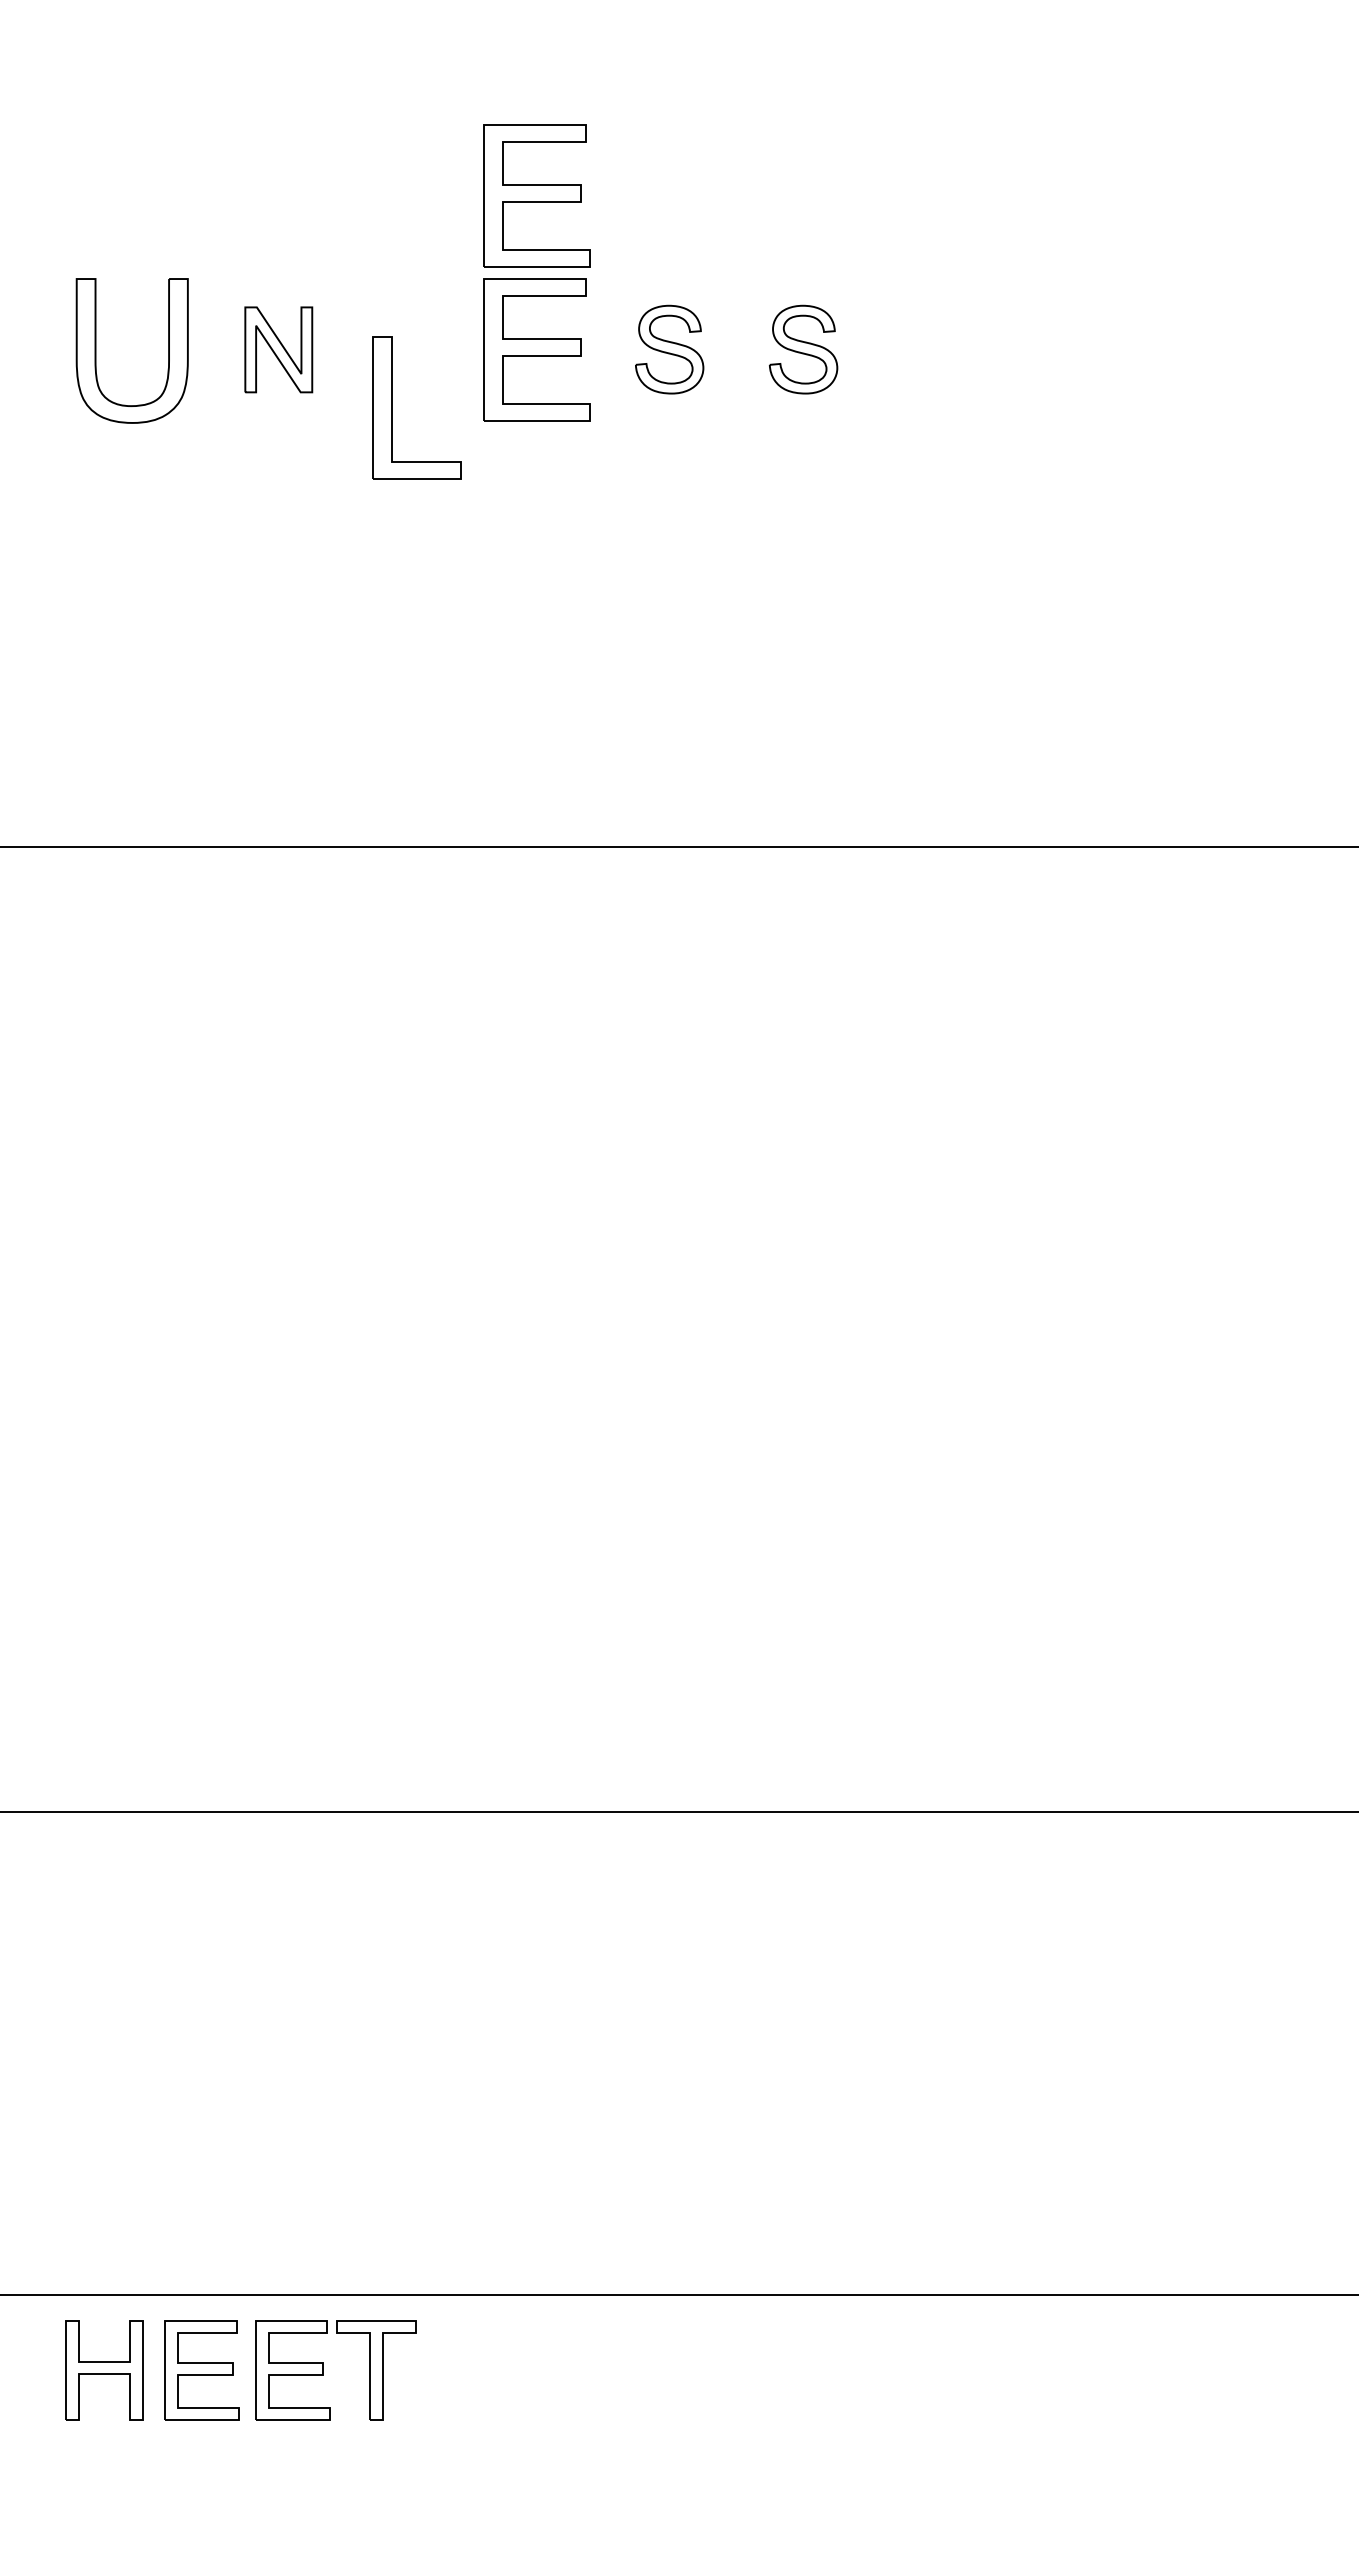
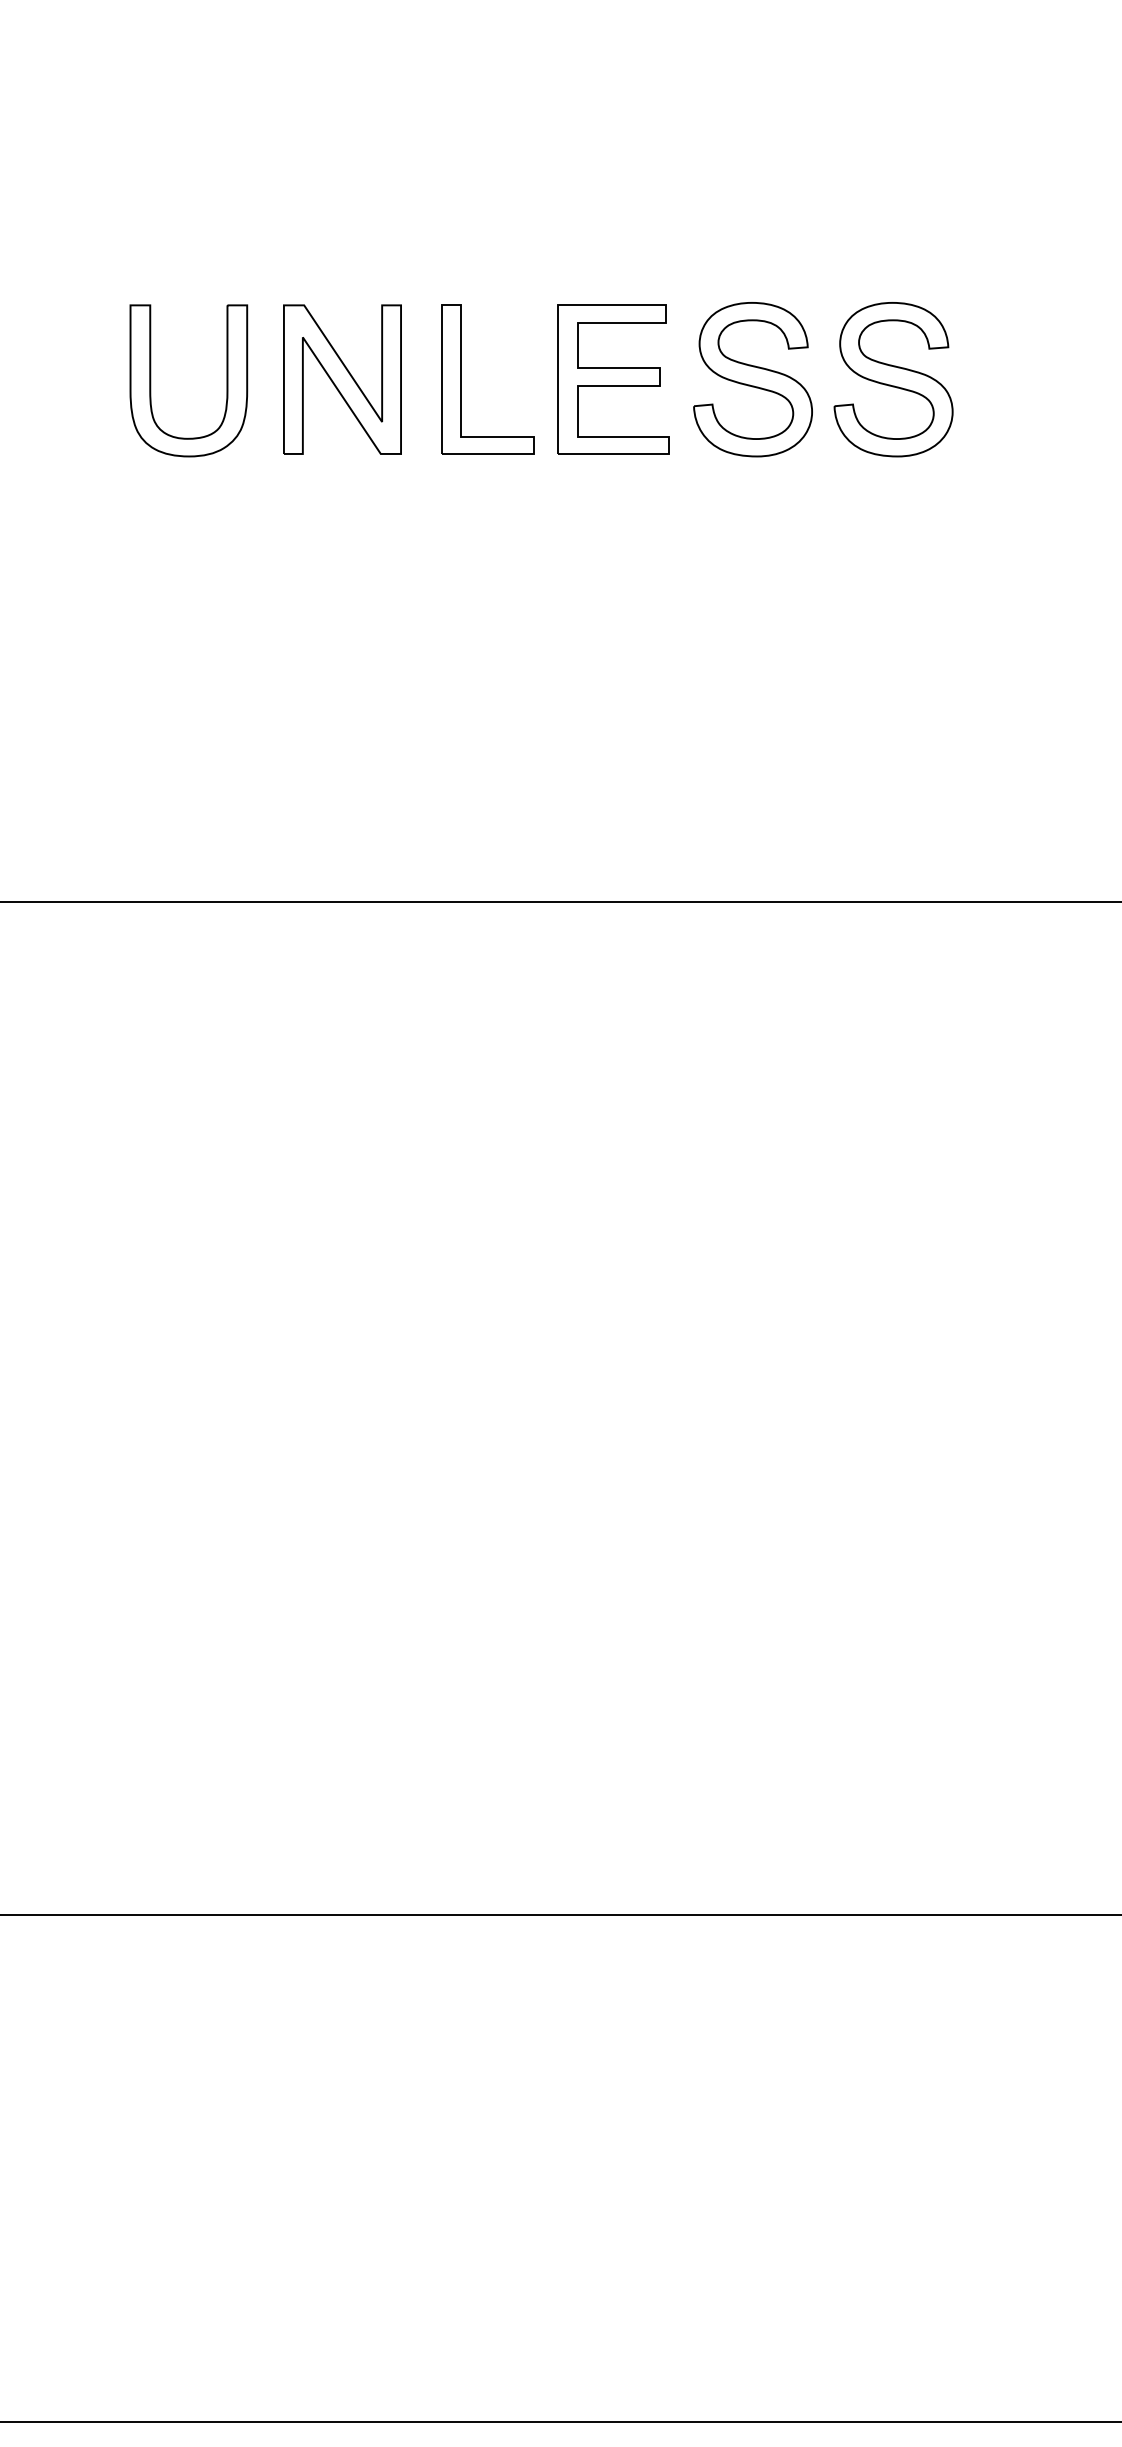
part: (536, 195) -> (613, 217), removed
part: (278, 349) -> (342, 379), size x1.67
part: (669, 349) -> (752, 379), size x1.67
part: (803, 349) -> (893, 379), size x1.67
part: (392, 407) -> (462, 379), moved

